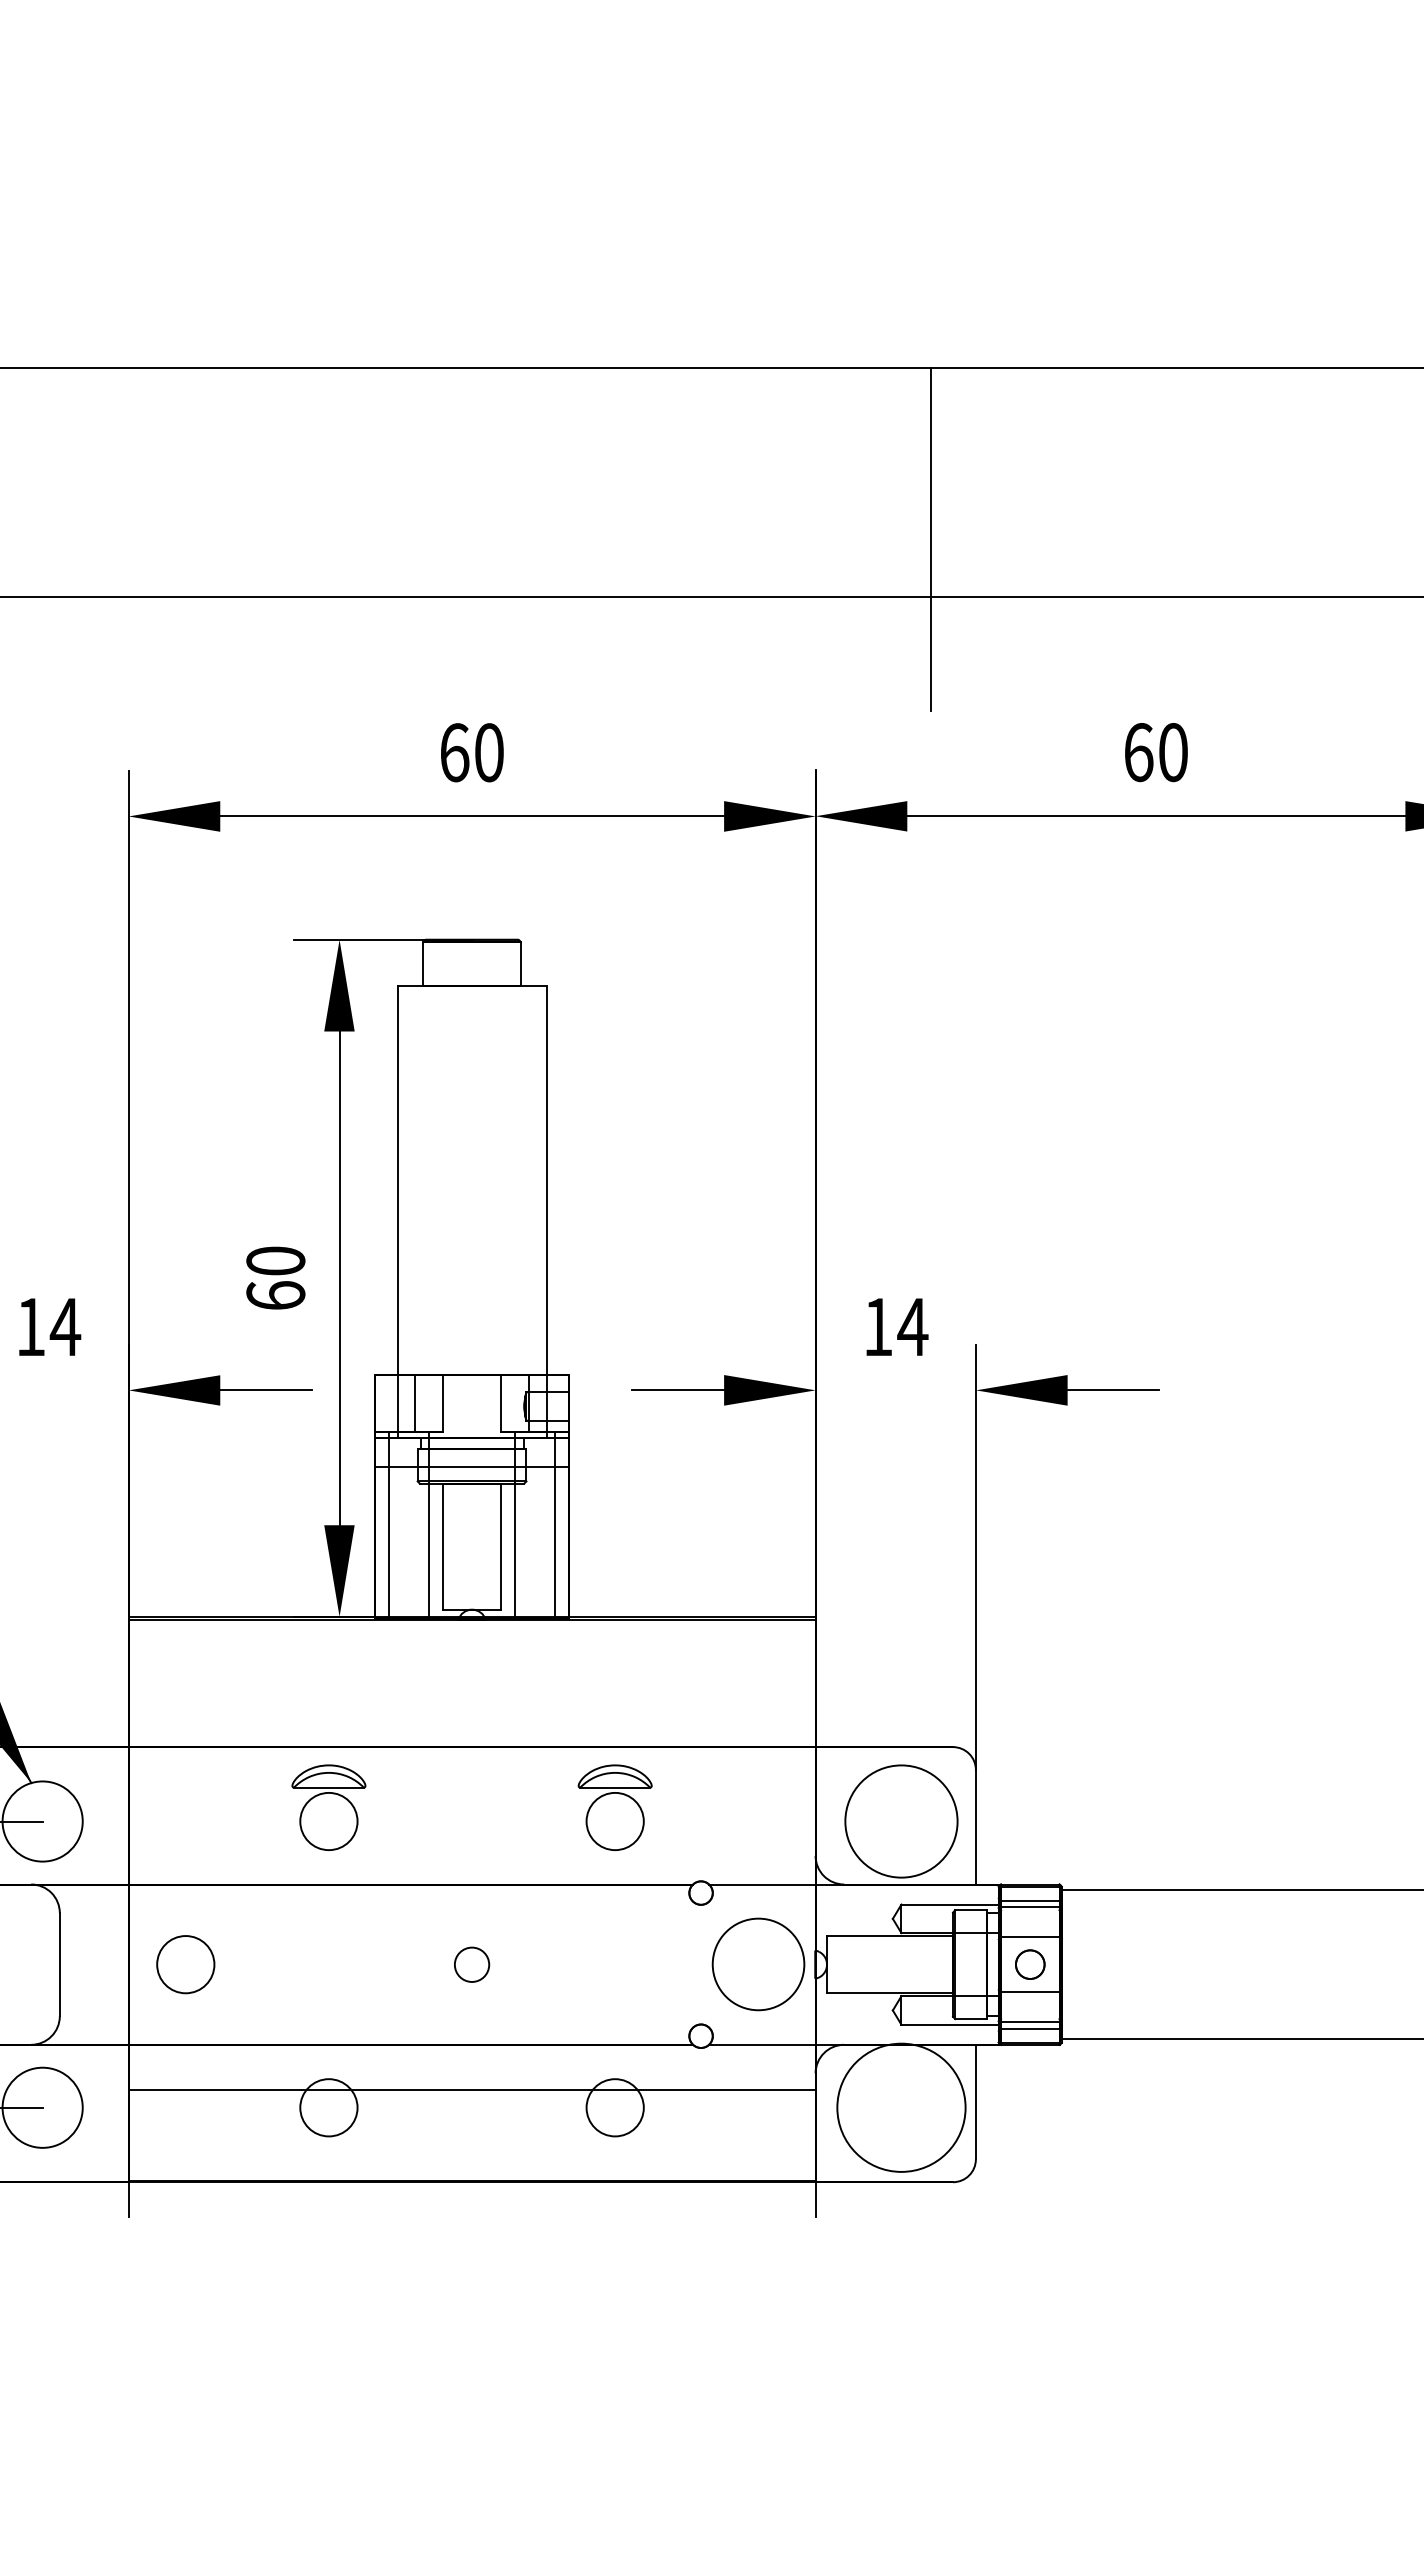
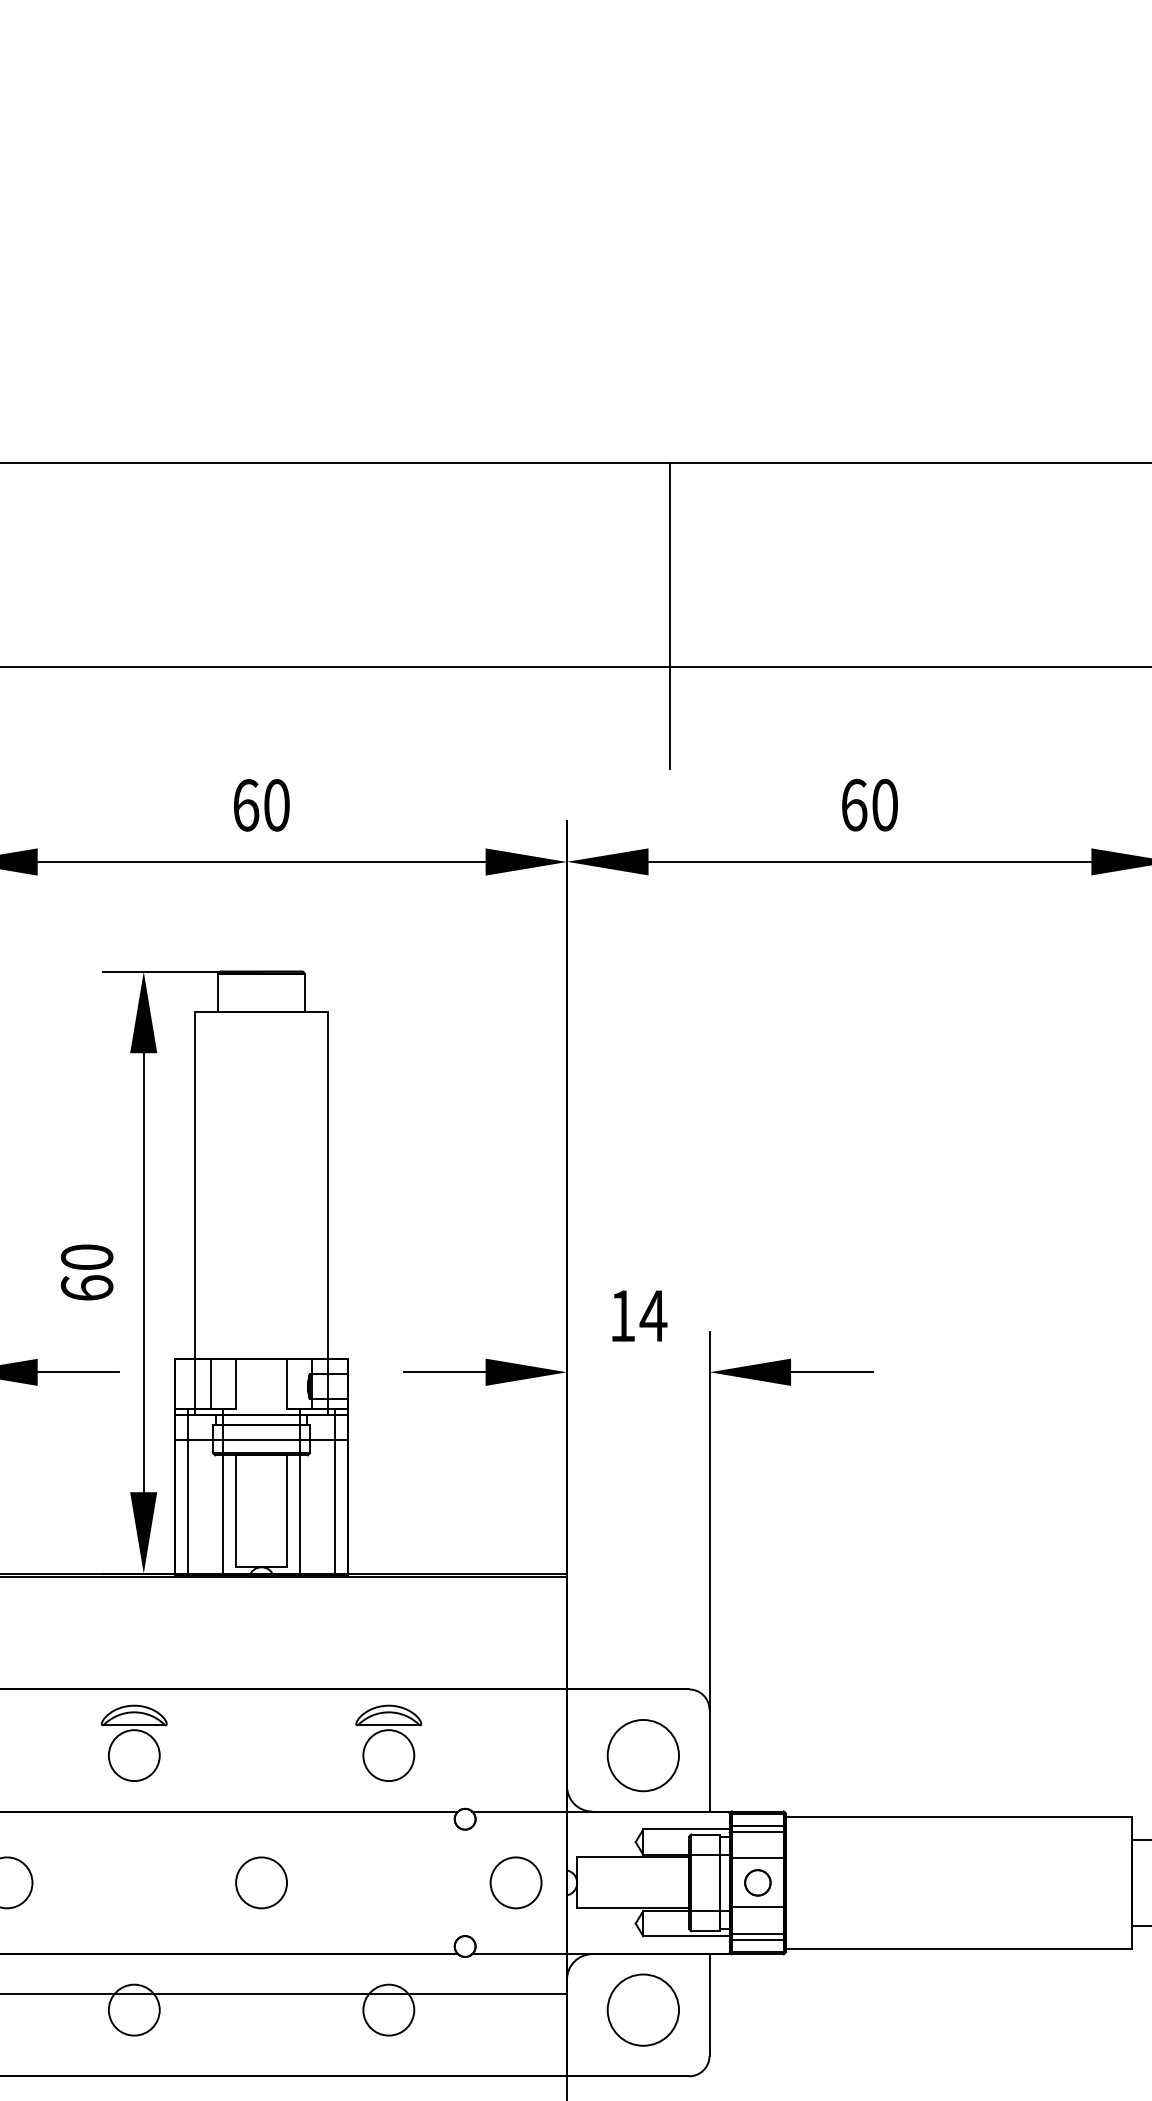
circle: (901, 1821) -> (643, 1755), size x0.71
circle: (471, 1964) -> (261, 1882), size x1.67
circle: (757, 1964) -> (515, 1882), size x0.62
circle: (901, 2107) -> (643, 2009), size x0.62

